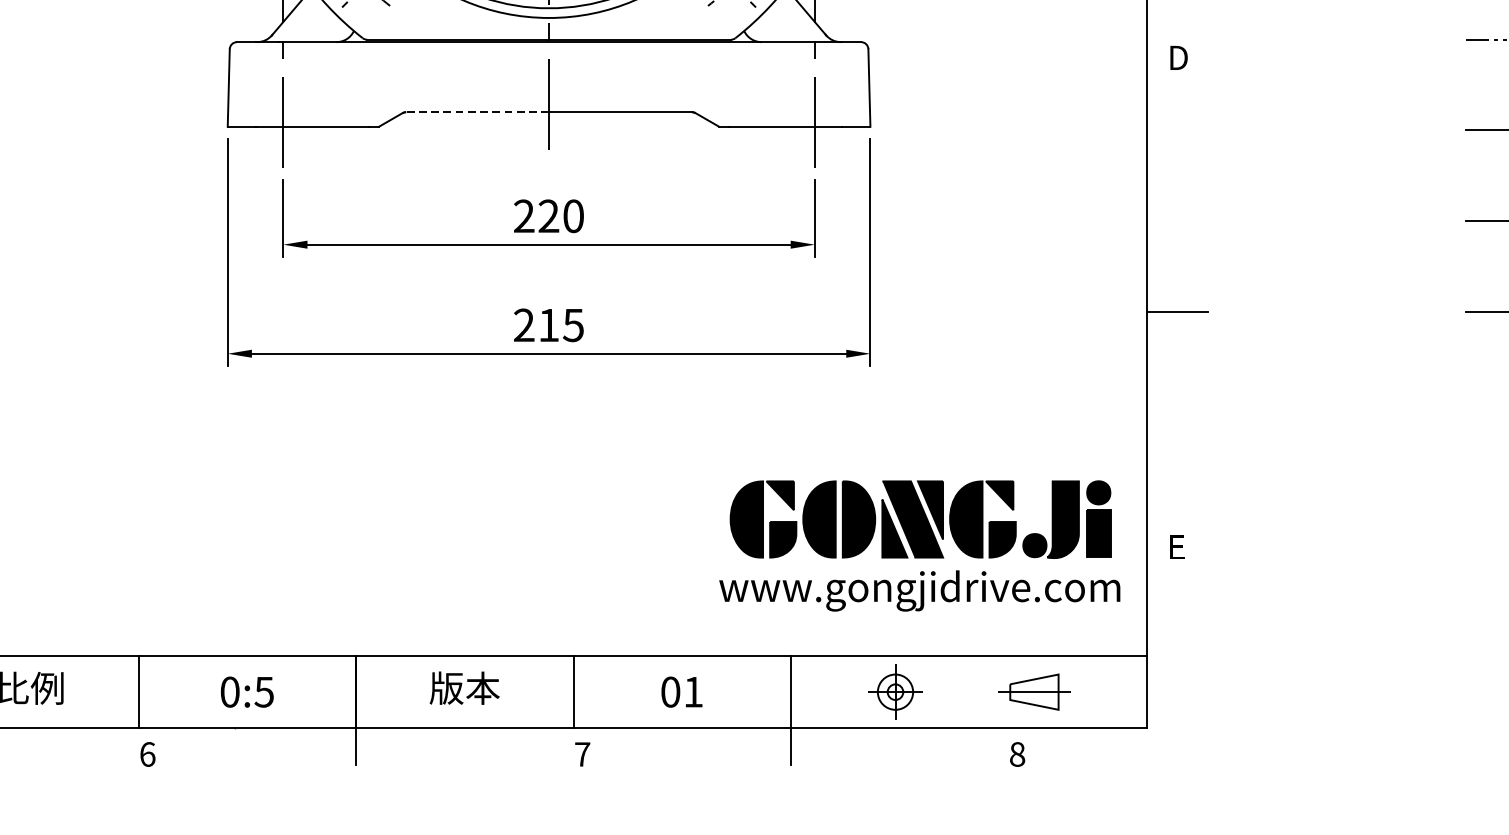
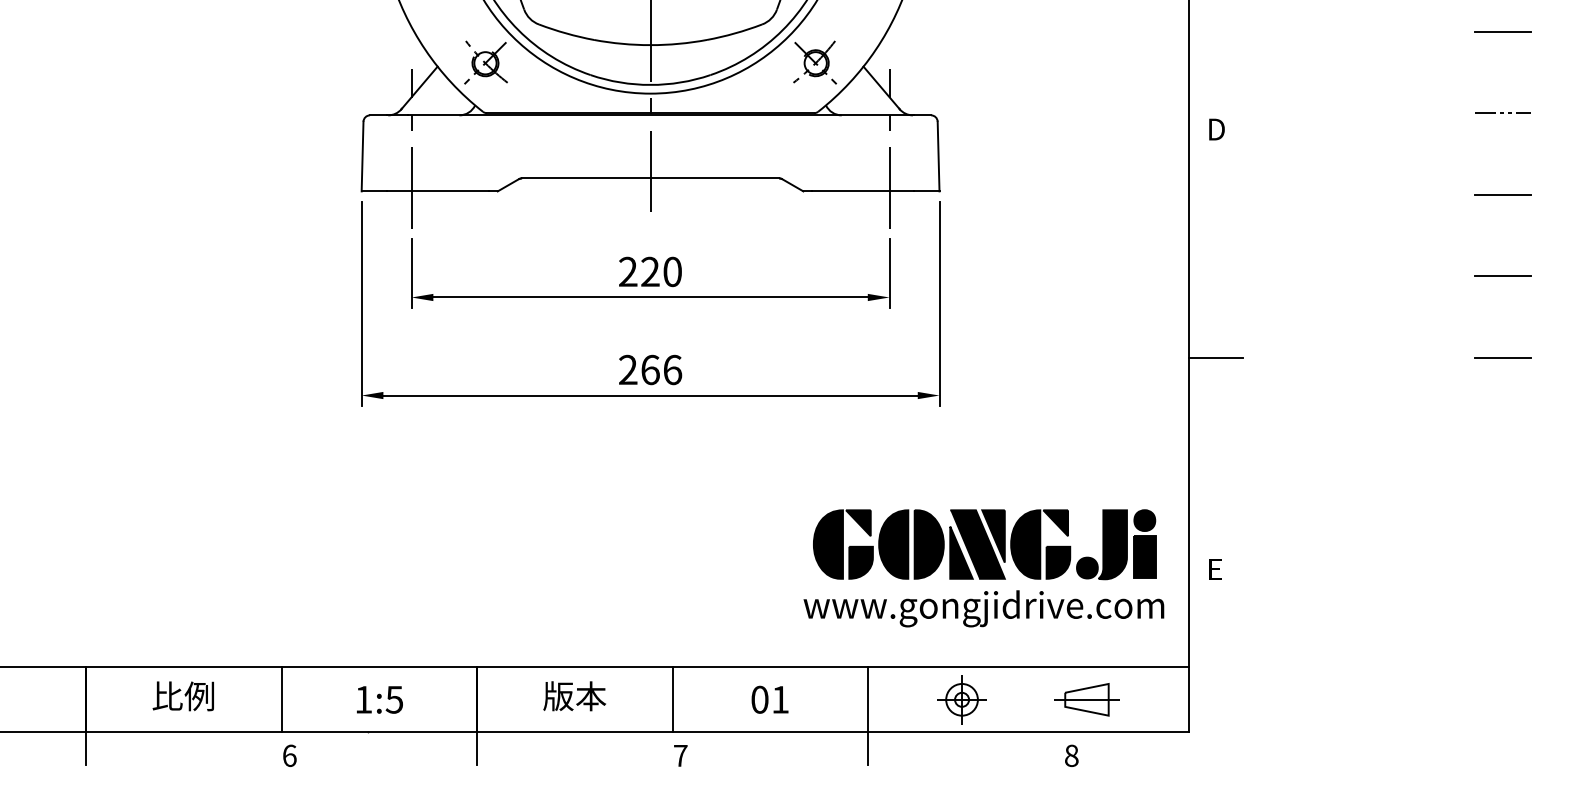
line: (476, 112) -> (585, 178), dashed -> solid
text: (561, 324) -> (661, 369), 215 -> 266
text: (229, 691) -> (363, 699), 0:5 -> 1:5

